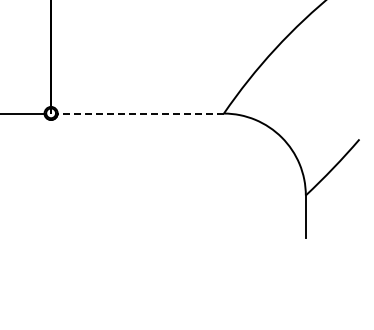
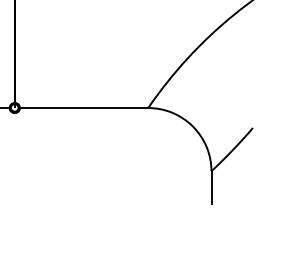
line: (140, 113) -> (83, 107), dashed -> solid

